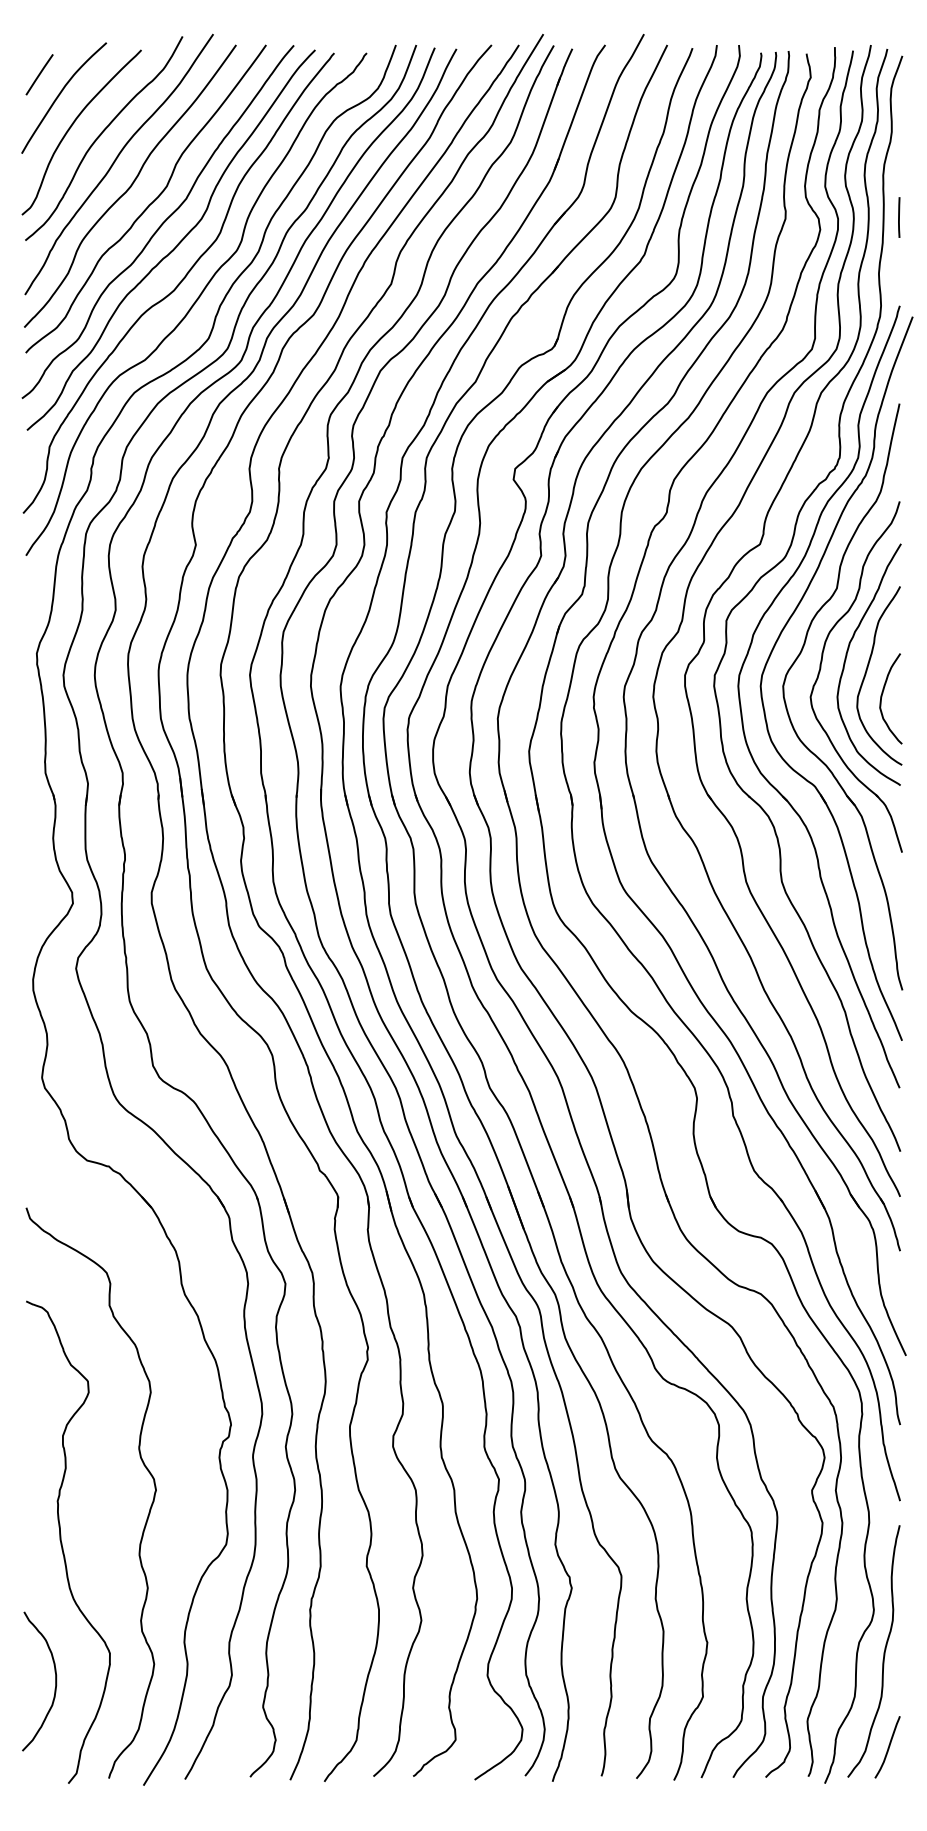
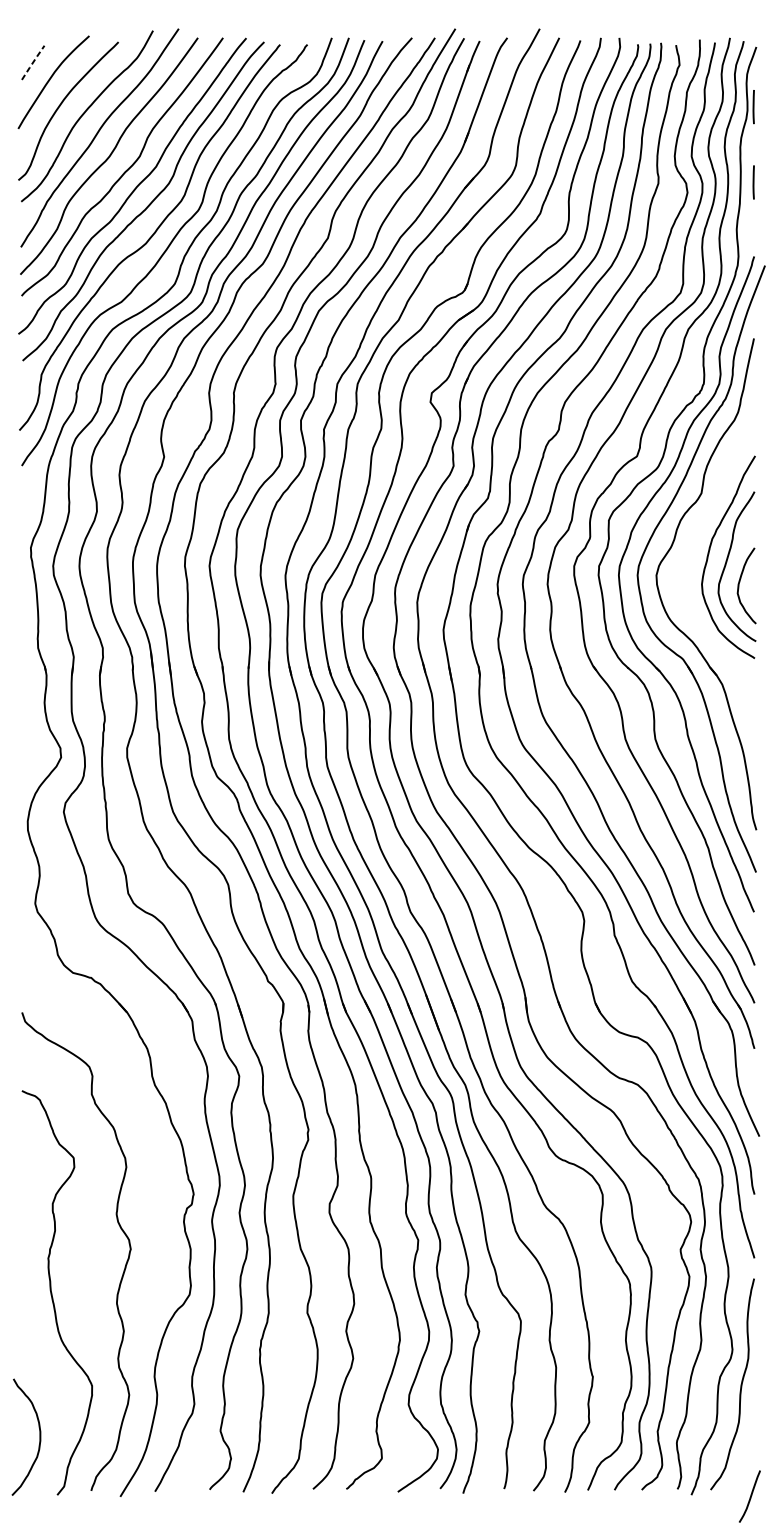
line: (39, 74) -> (33, 62), solid -> dashed
line: (899, 127) -> (753, 106), added
part: (821, 668) -> (688, 560), removed
curve: (55, 1681) -> (39, 1437), moved
curve: (888, 1747) -> (750, 1496), moved

